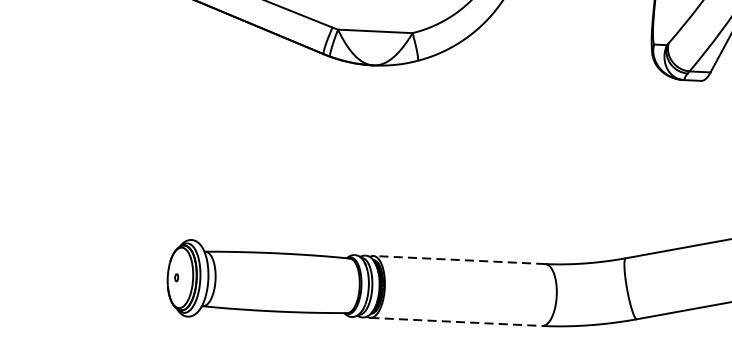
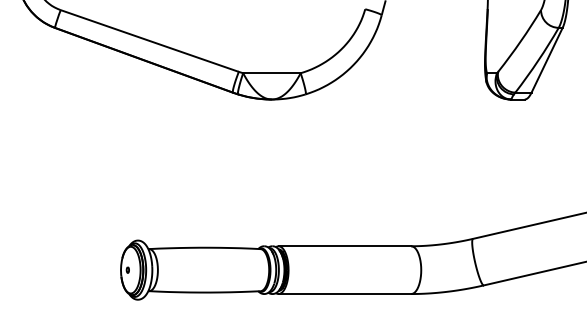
line: (458, 260) -> (344, 246), dashed -> solid
line: (457, 322) -> (345, 294), dashed -> solid

